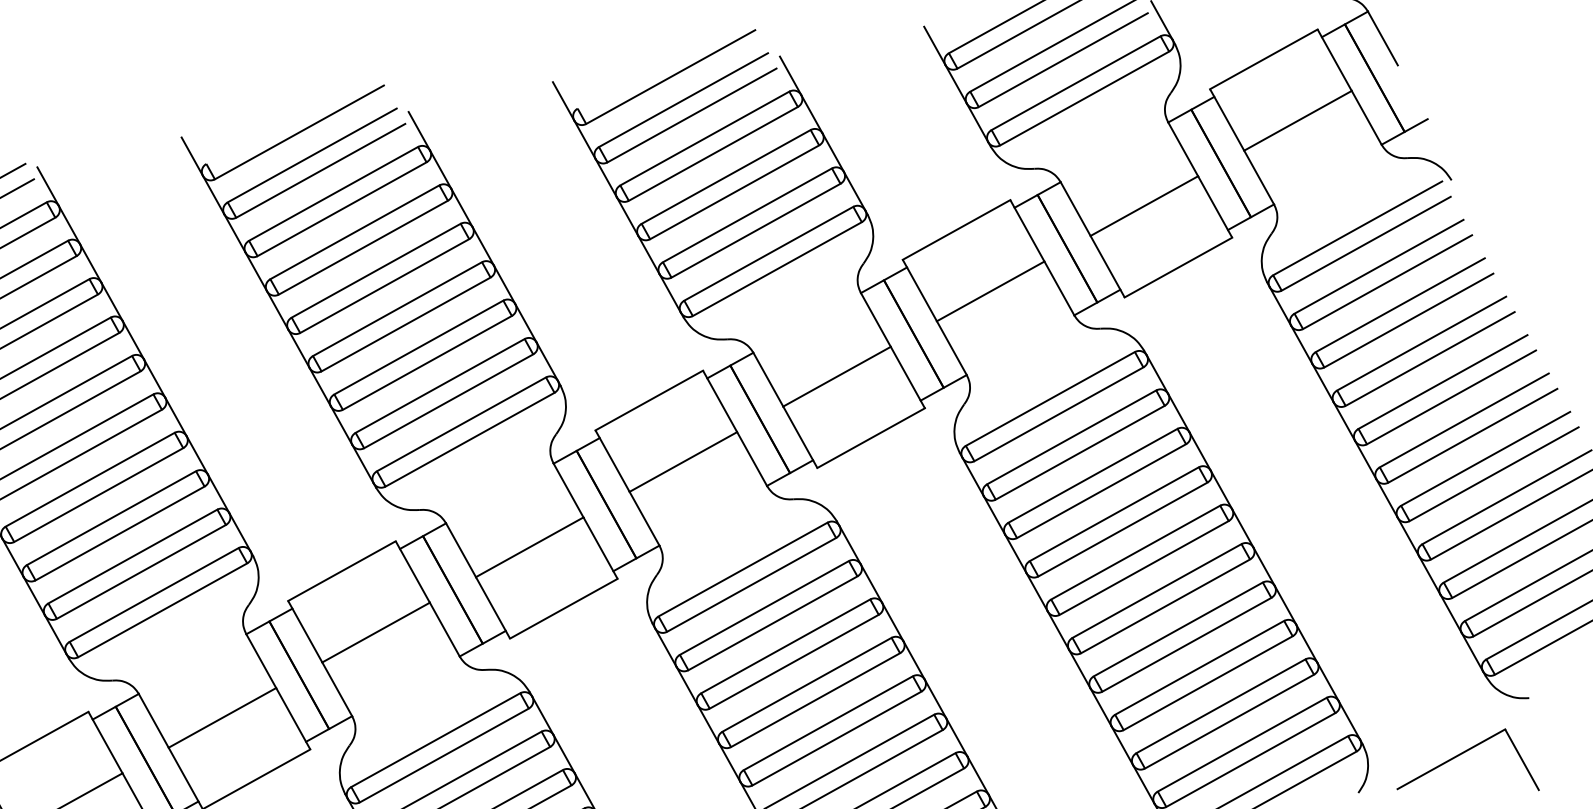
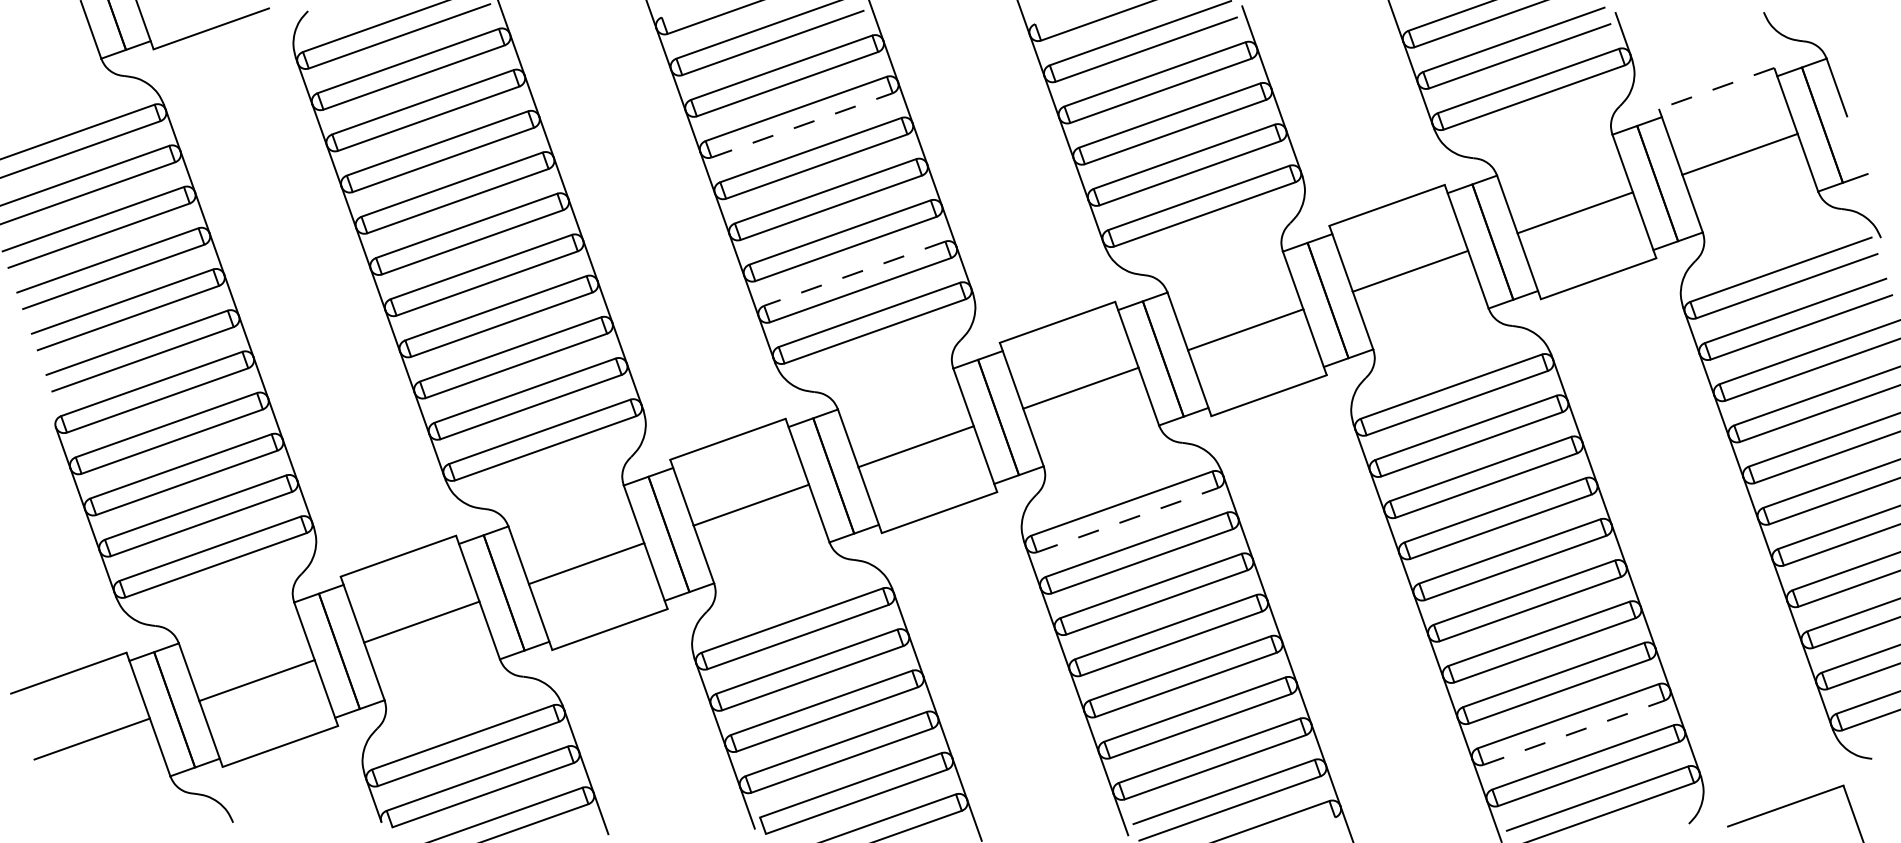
line: (1263, 59) -> (1716, 88), solid -> dashed
line: (363, 247) -> (802, 125), solid -> dashed
line: (439, 385) -> (854, 273), solid -> dashed
line: (752, 584) -> (1128, 519), solid -> dashed
line: (1229, 721) -> (1574, 732), solid -> dashed

